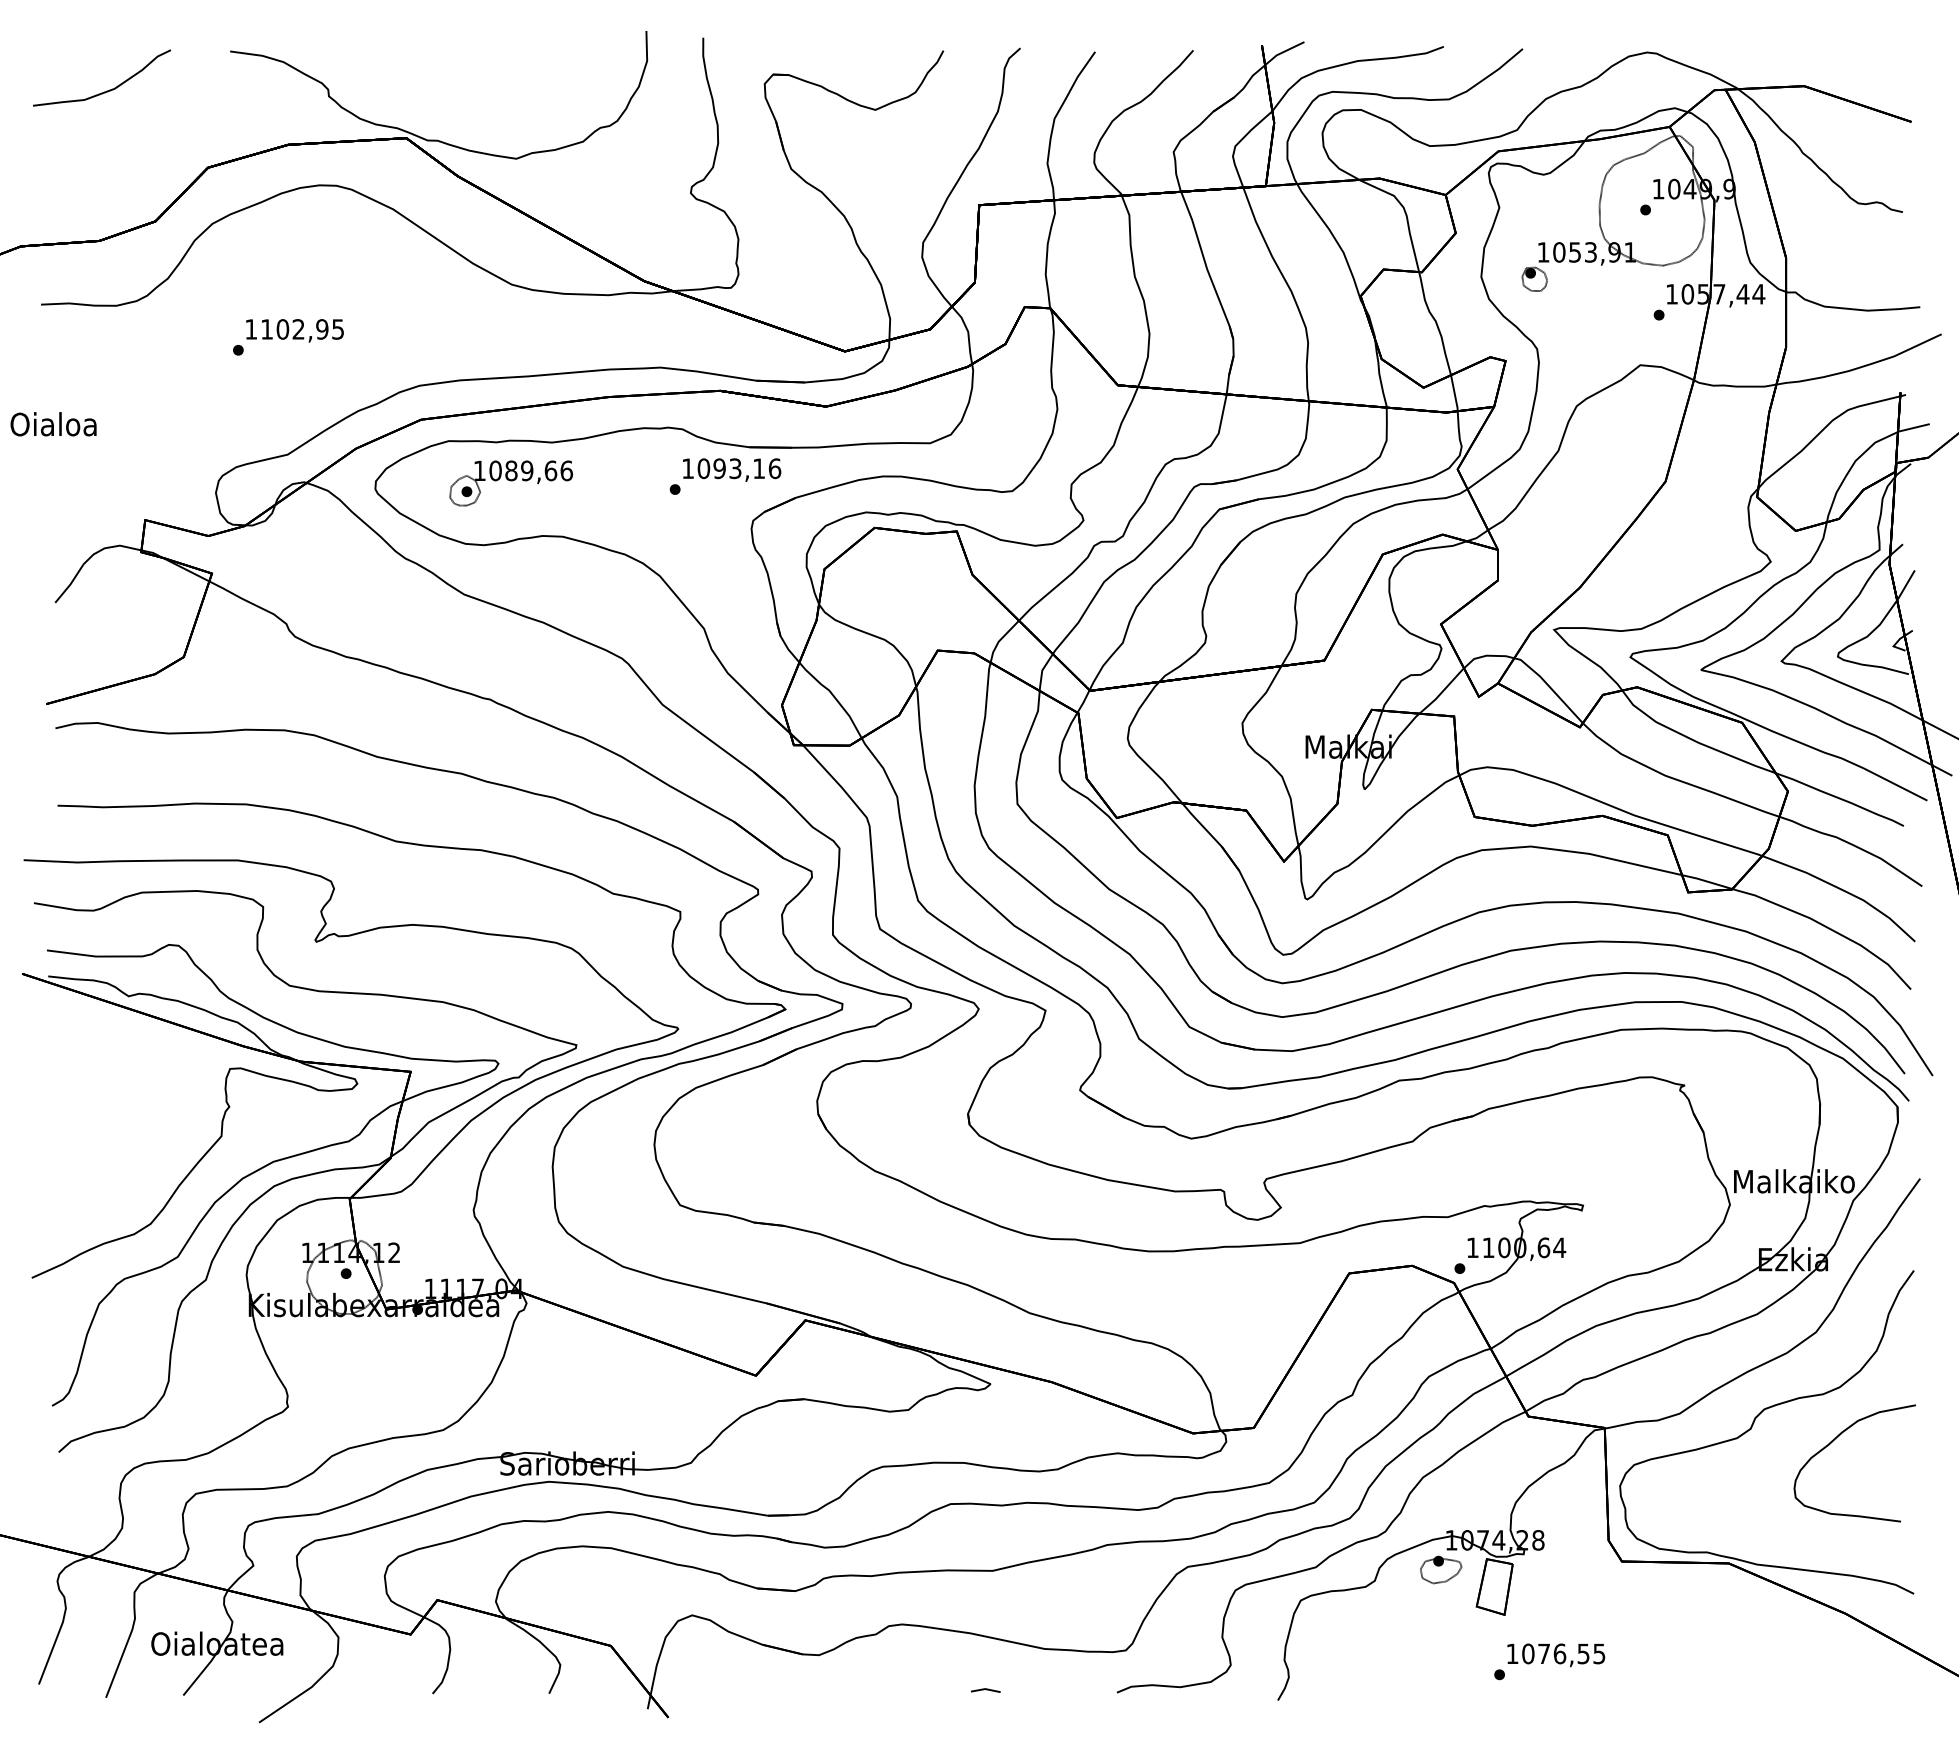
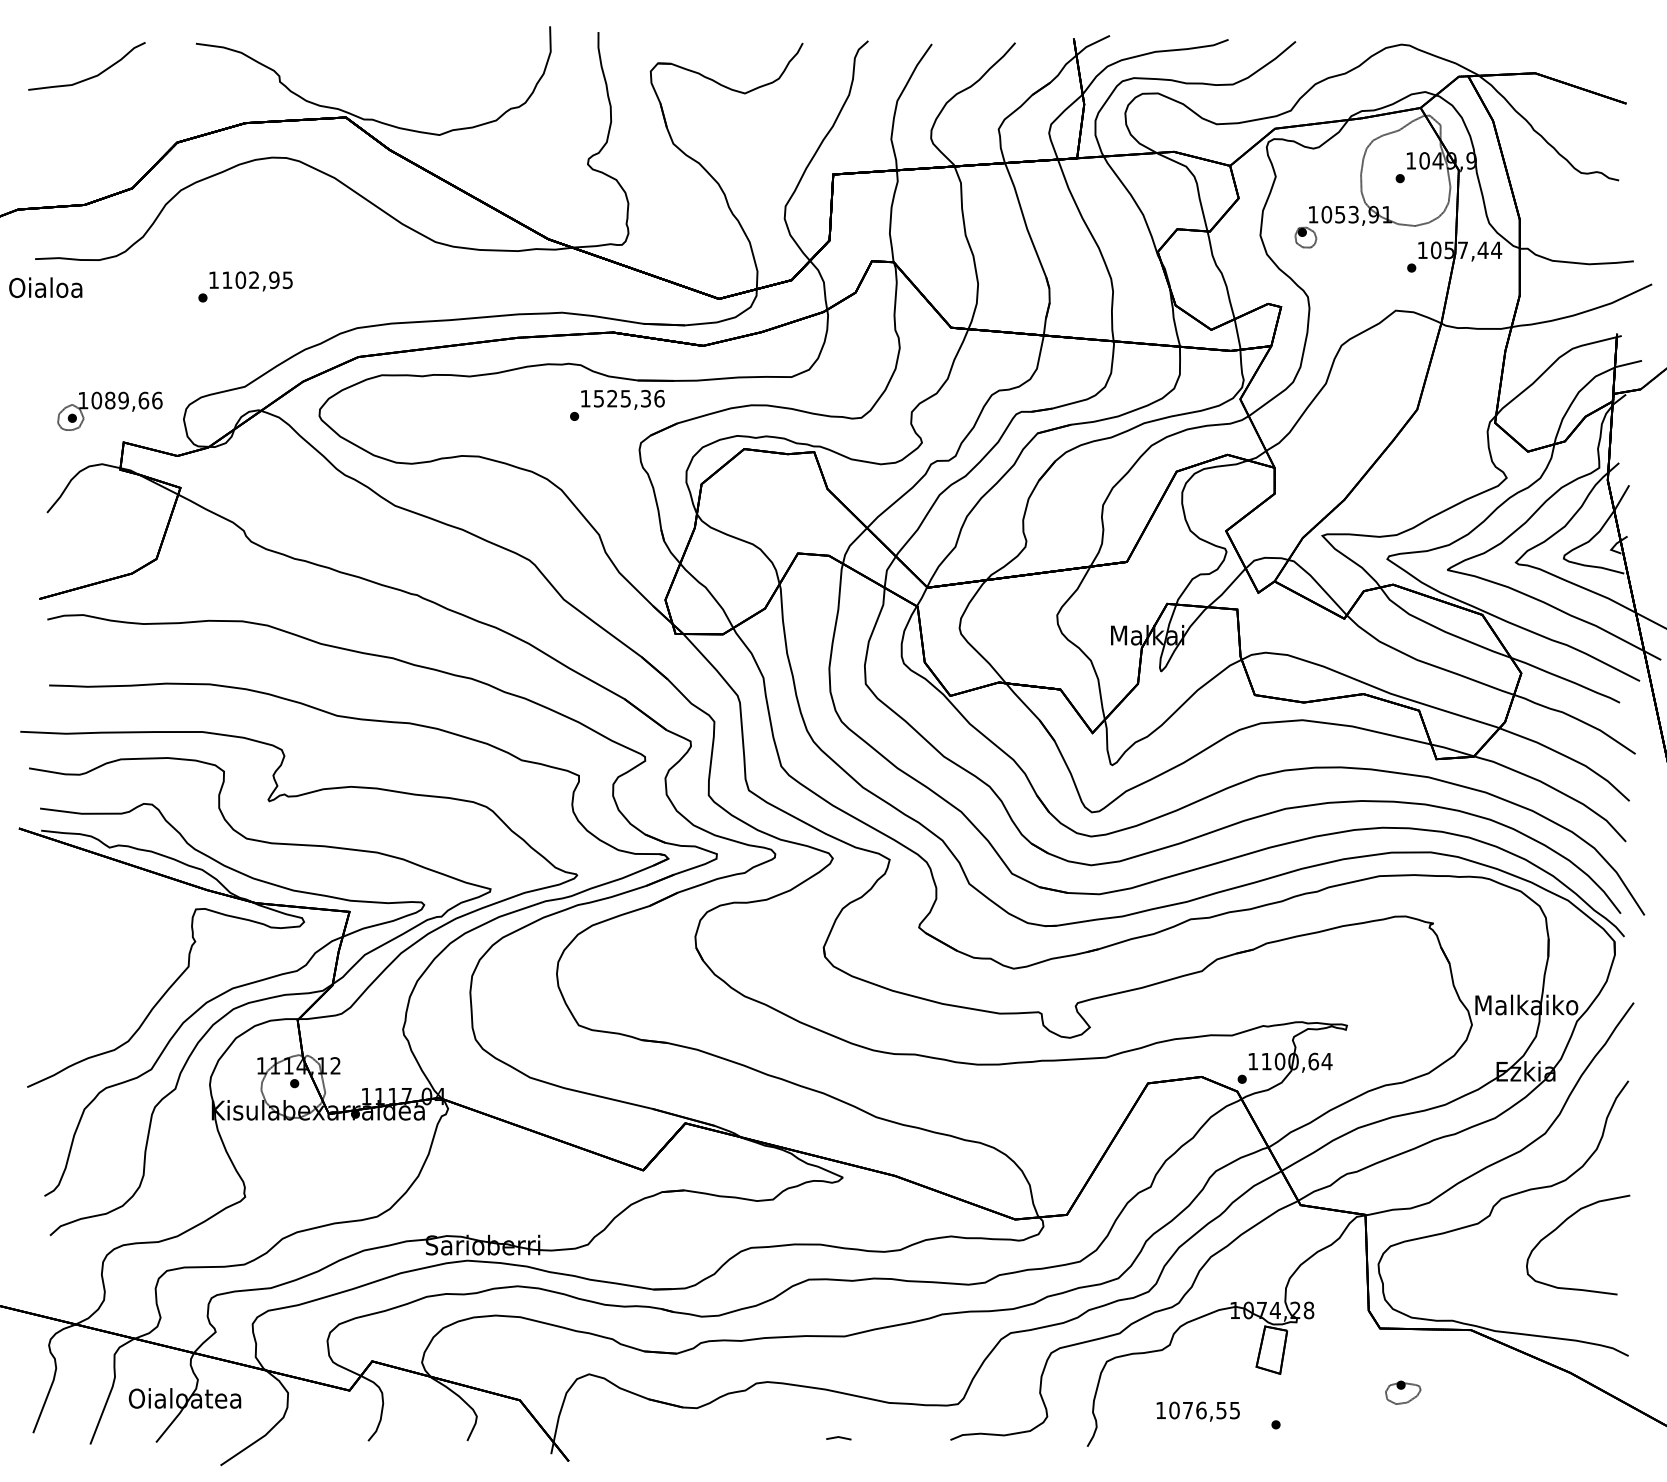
text: (53, 424) -> (45, 287), moved
text: (731, 468) -> (622, 398), 1093,16 -> 1525,36
part: (510, 483) -> (109, 411), moved
part: (1441, 1569) -> (1403, 1392), moved
text: (1556, 1655) -> (1198, 1411), moved

